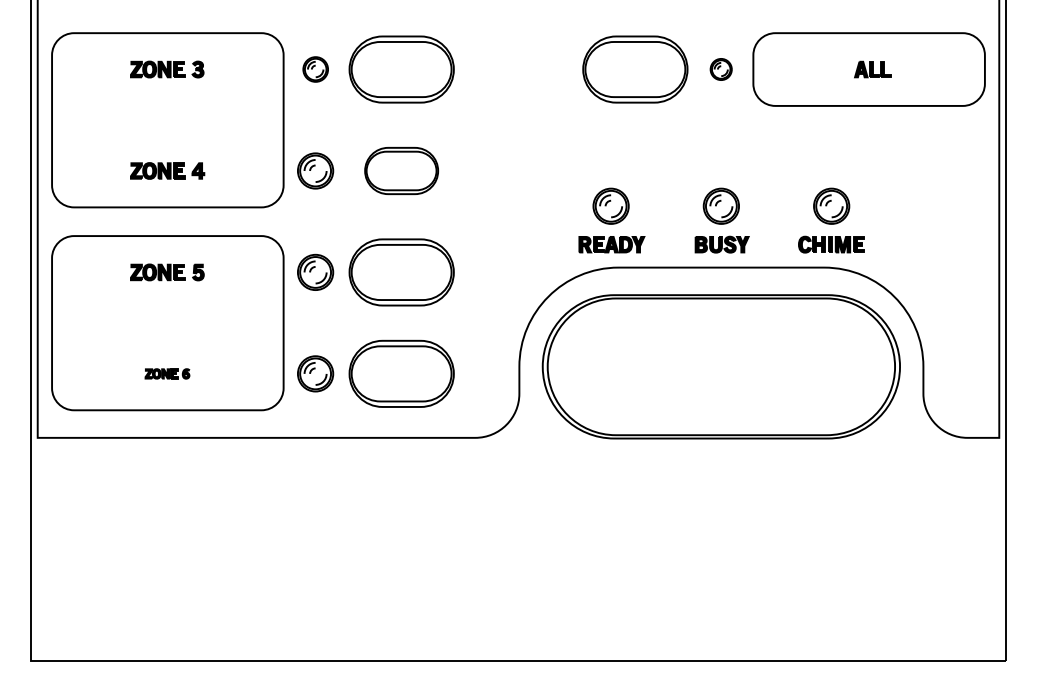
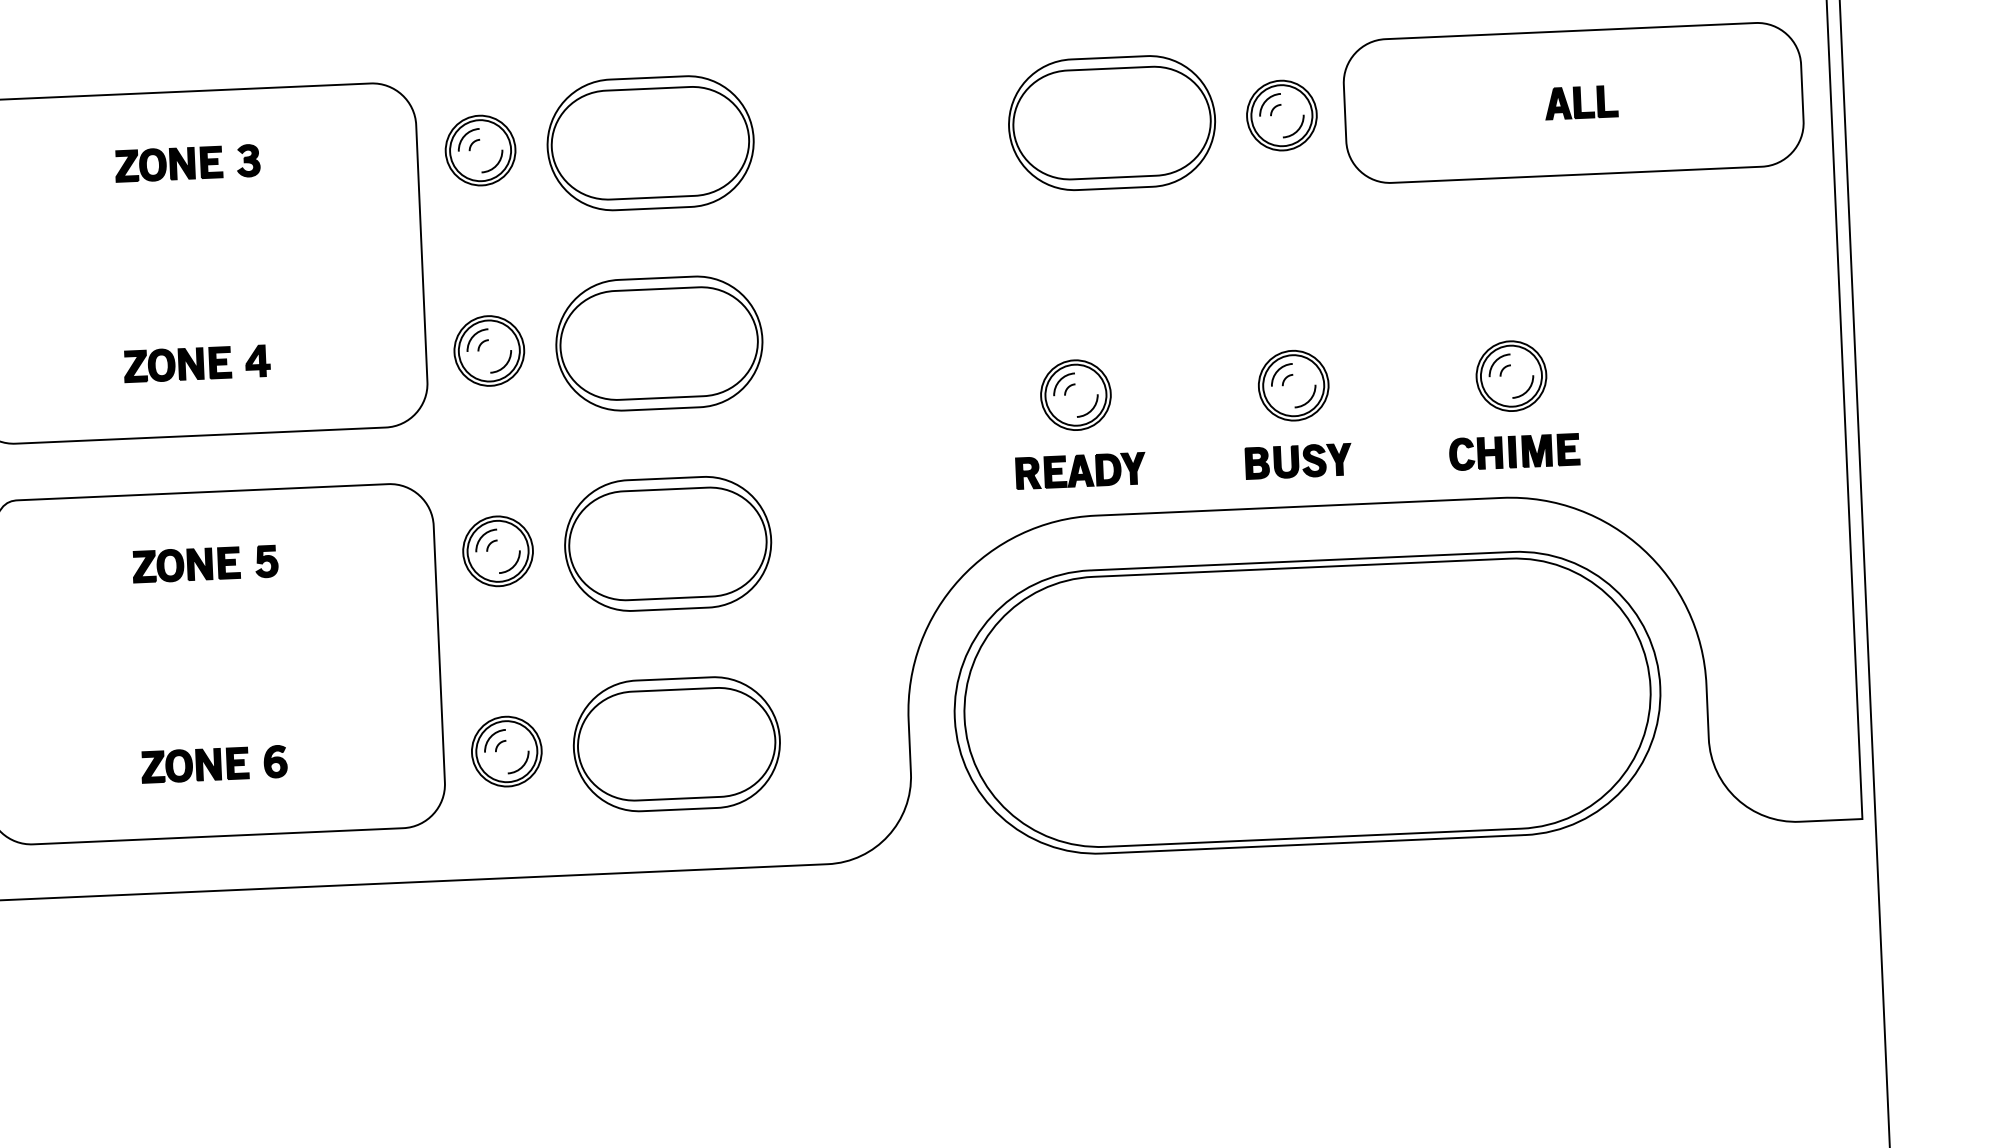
part: (315, 69) -> (480, 150), size x1.43
part: (720, 69) -> (1280, 115), size x1.67
part: (401, 170) -> (658, 342), size x1.43
part: (167, 373) -> (214, 763), size x1.67

